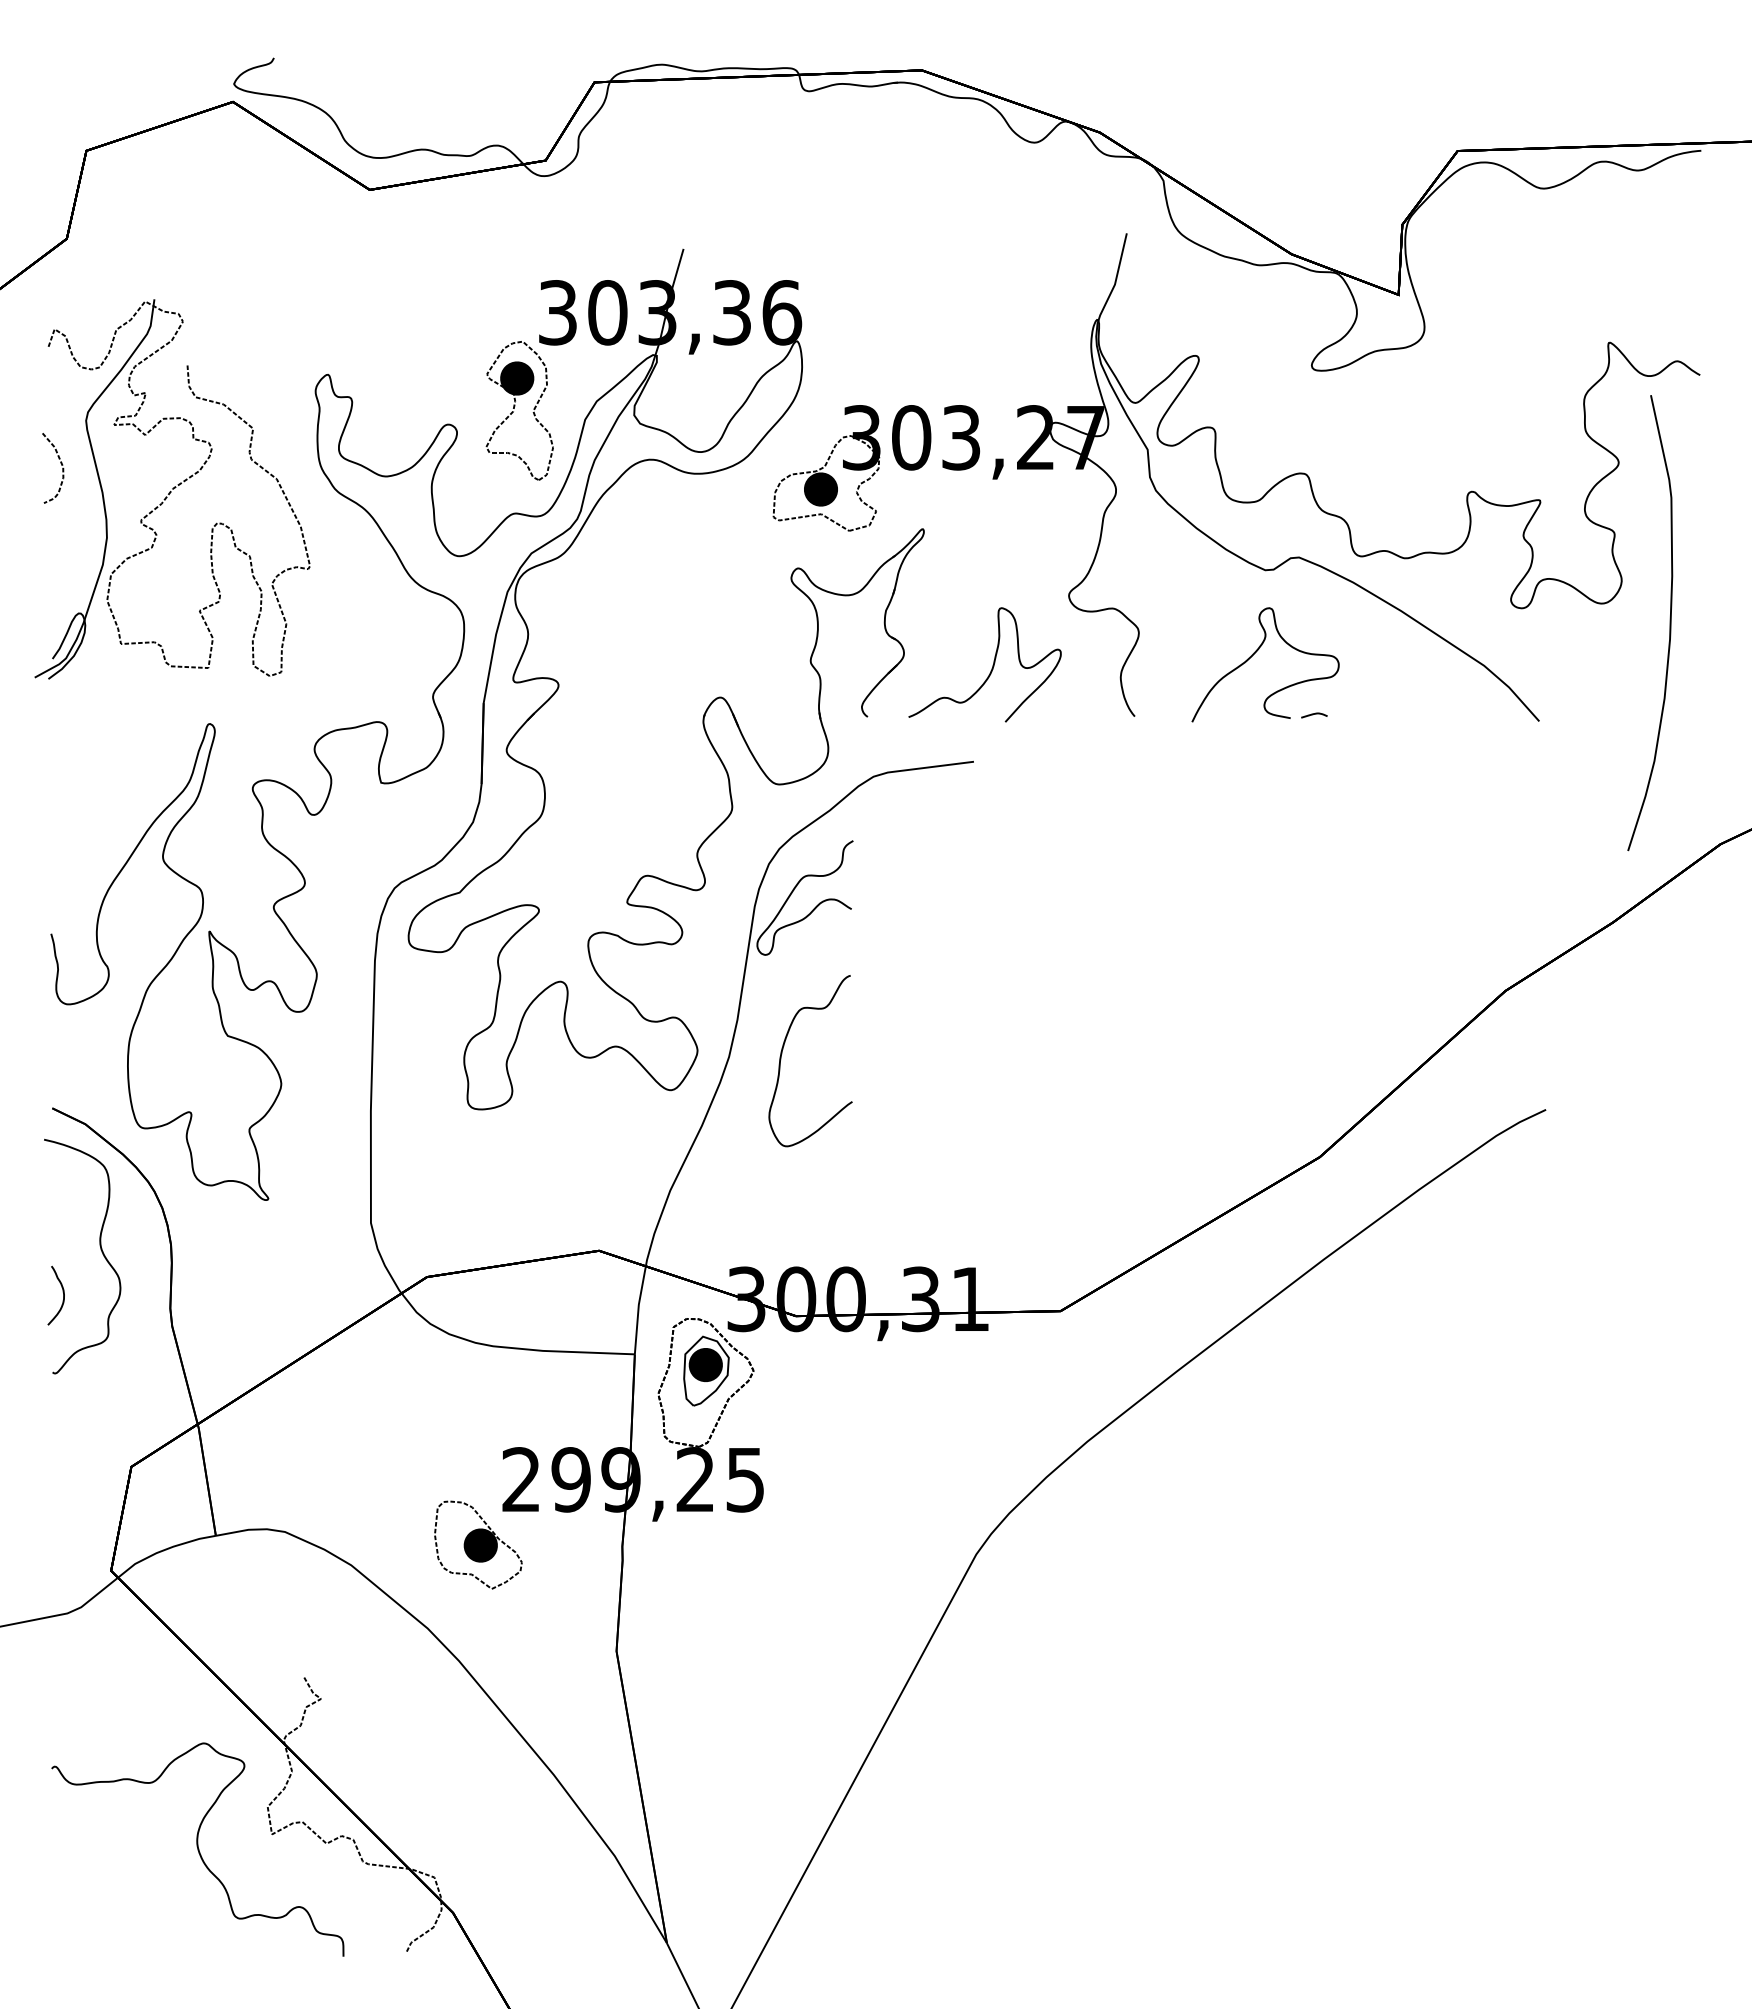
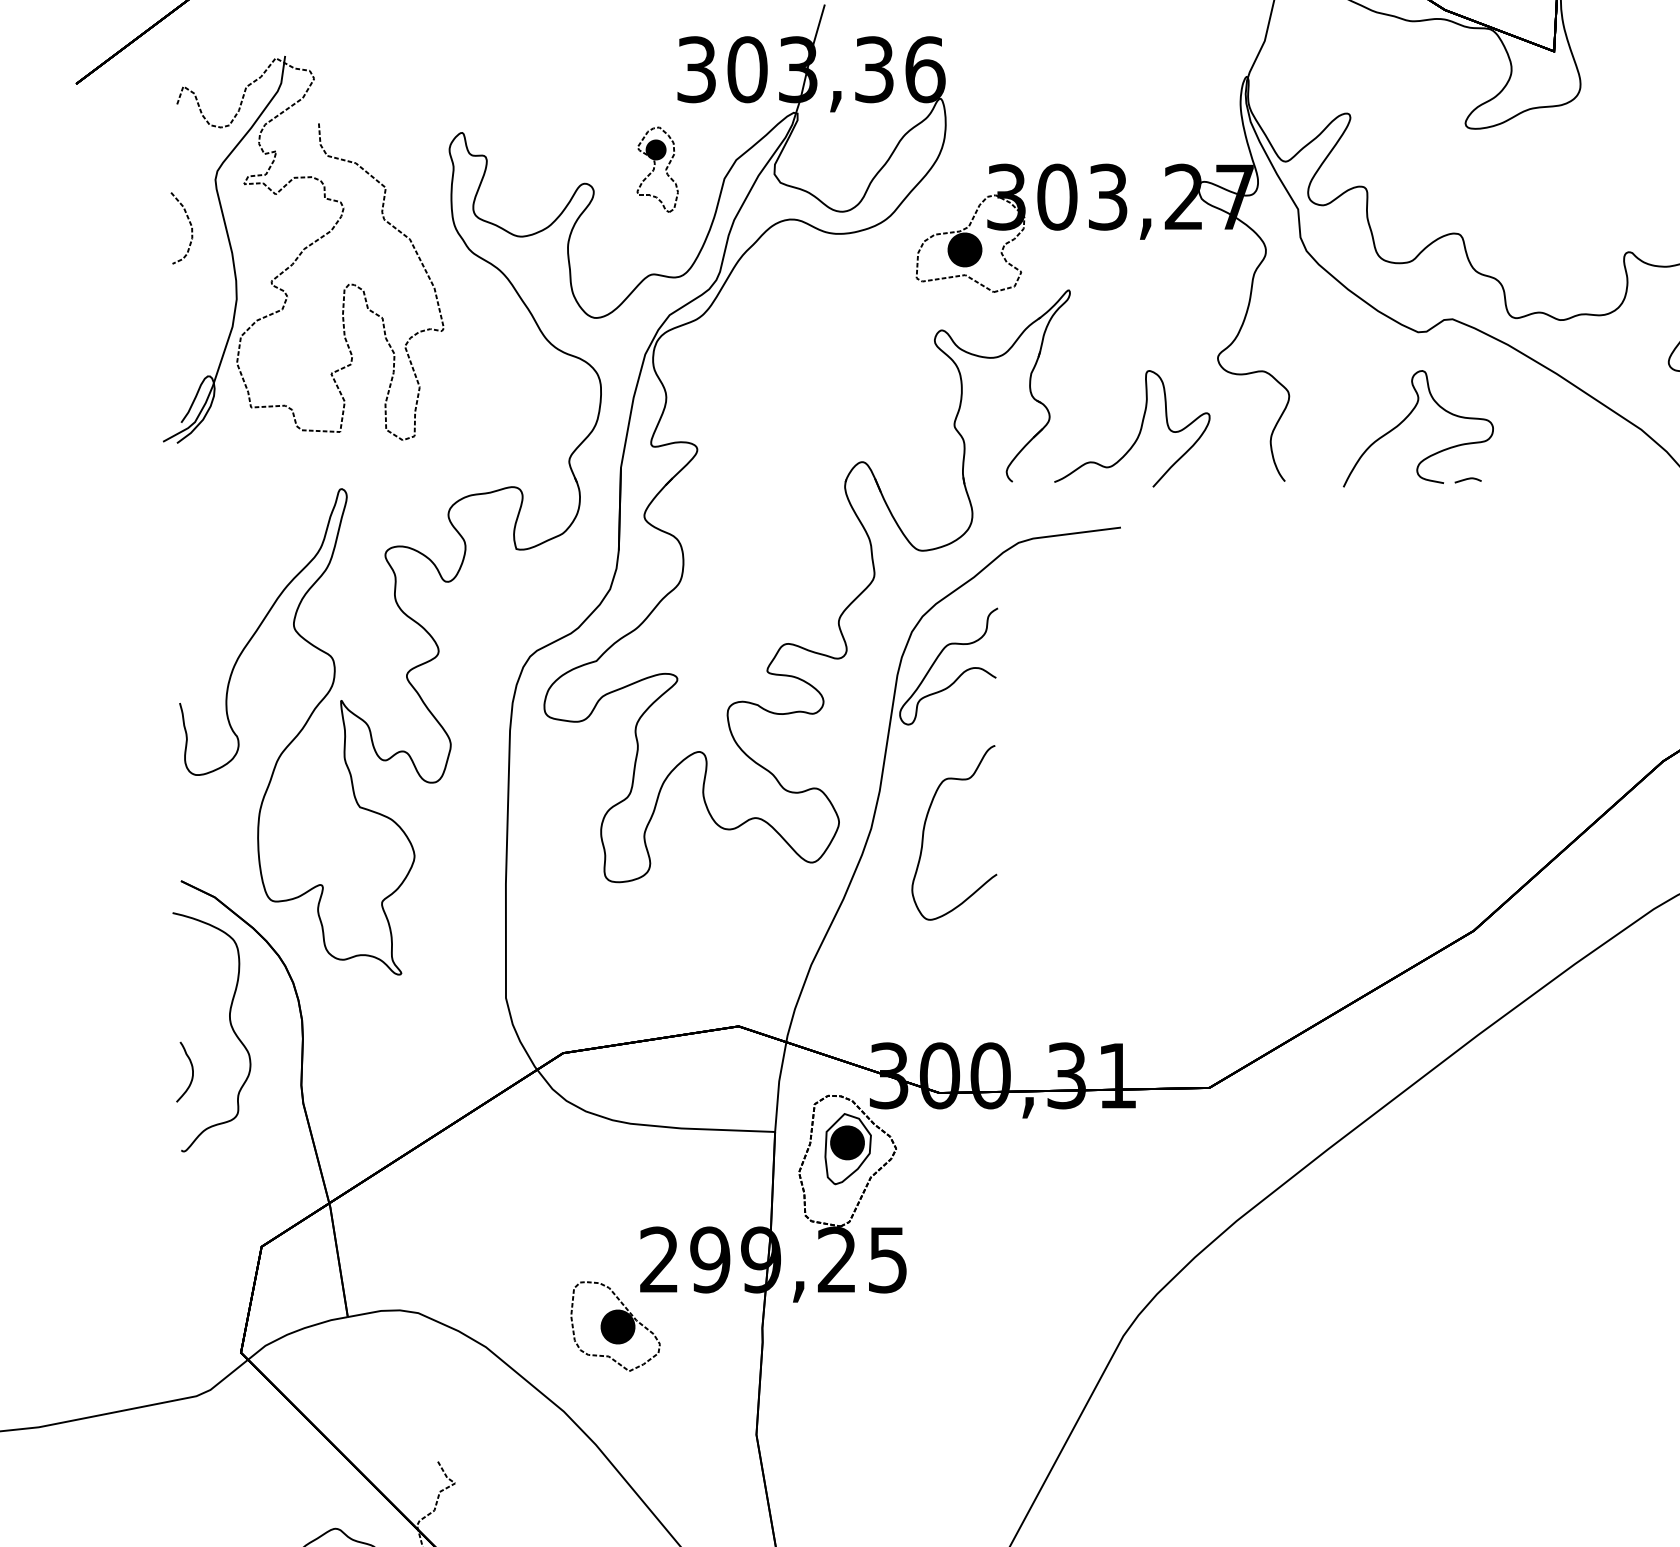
part: (519, 410) -> (657, 169), size x0.6

